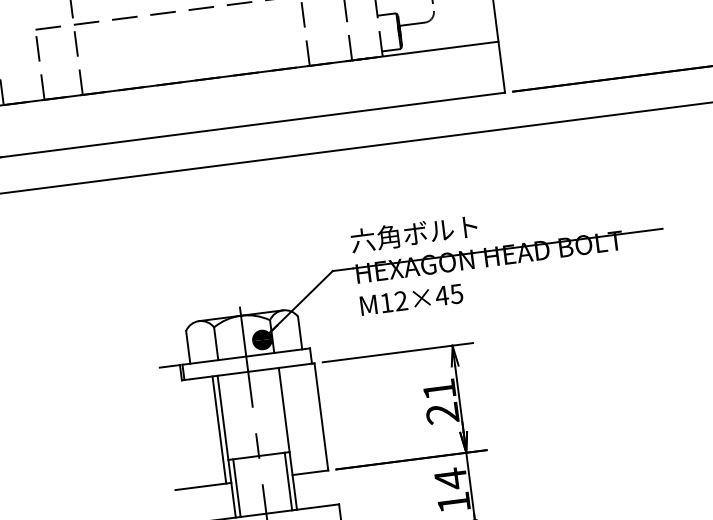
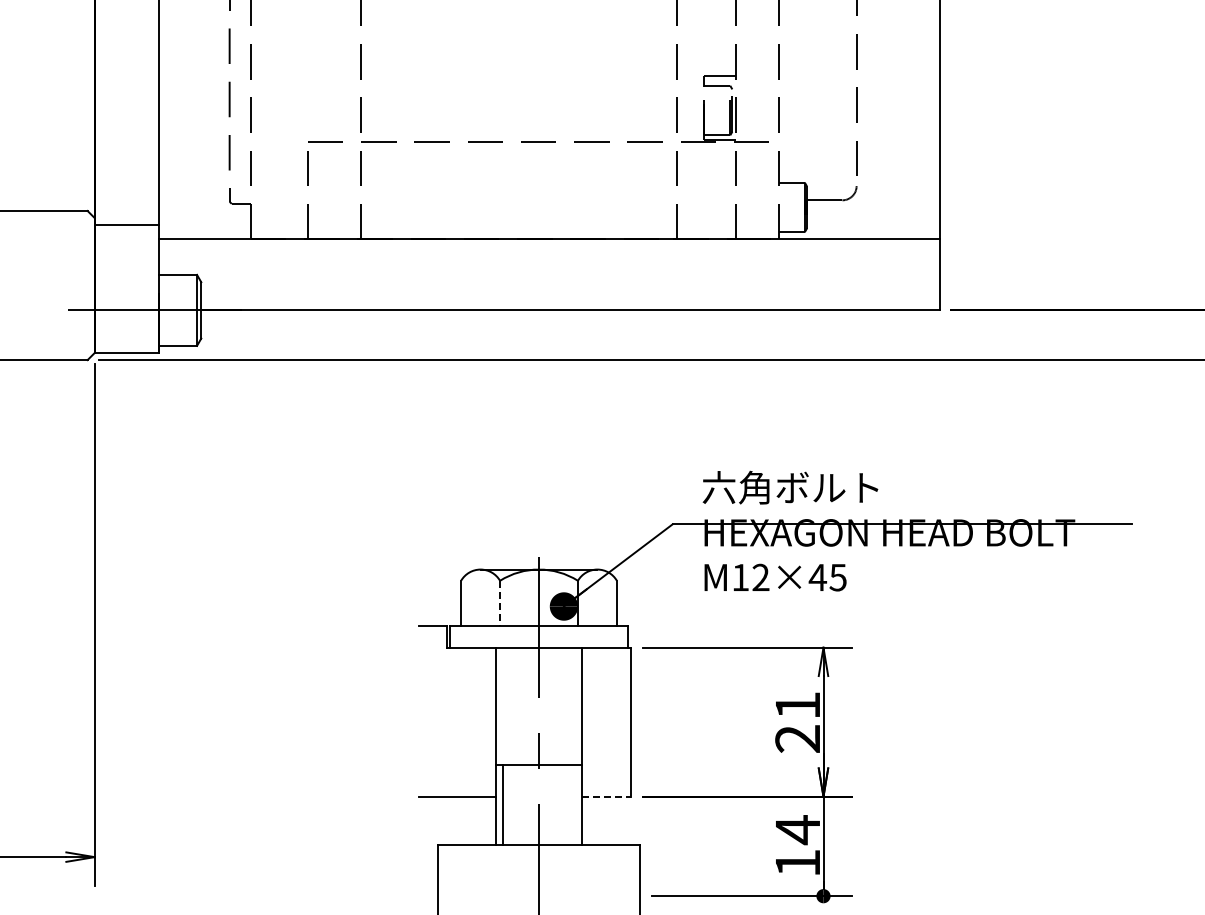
line: (216, 343) -> (500, 603), solid -> dashed
line: (219, 429) -> (489, 721), removed
line: (310, 472) -> (606, 796), solid -> dashed
line: (288, 481) -> (574, 804), removed

